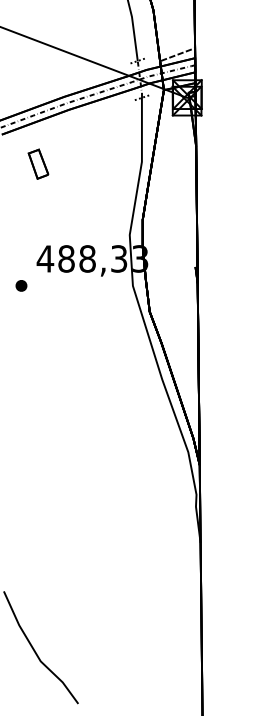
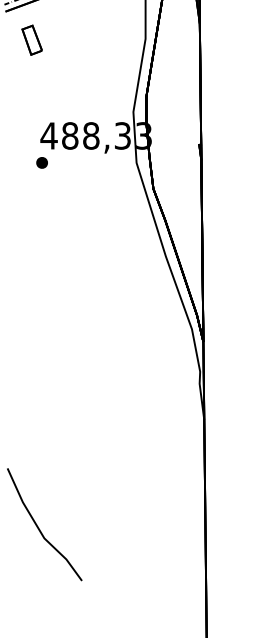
part: (38, 163) -> (32, 39), moved
part: (21, 285) -> (42, 162), moved

